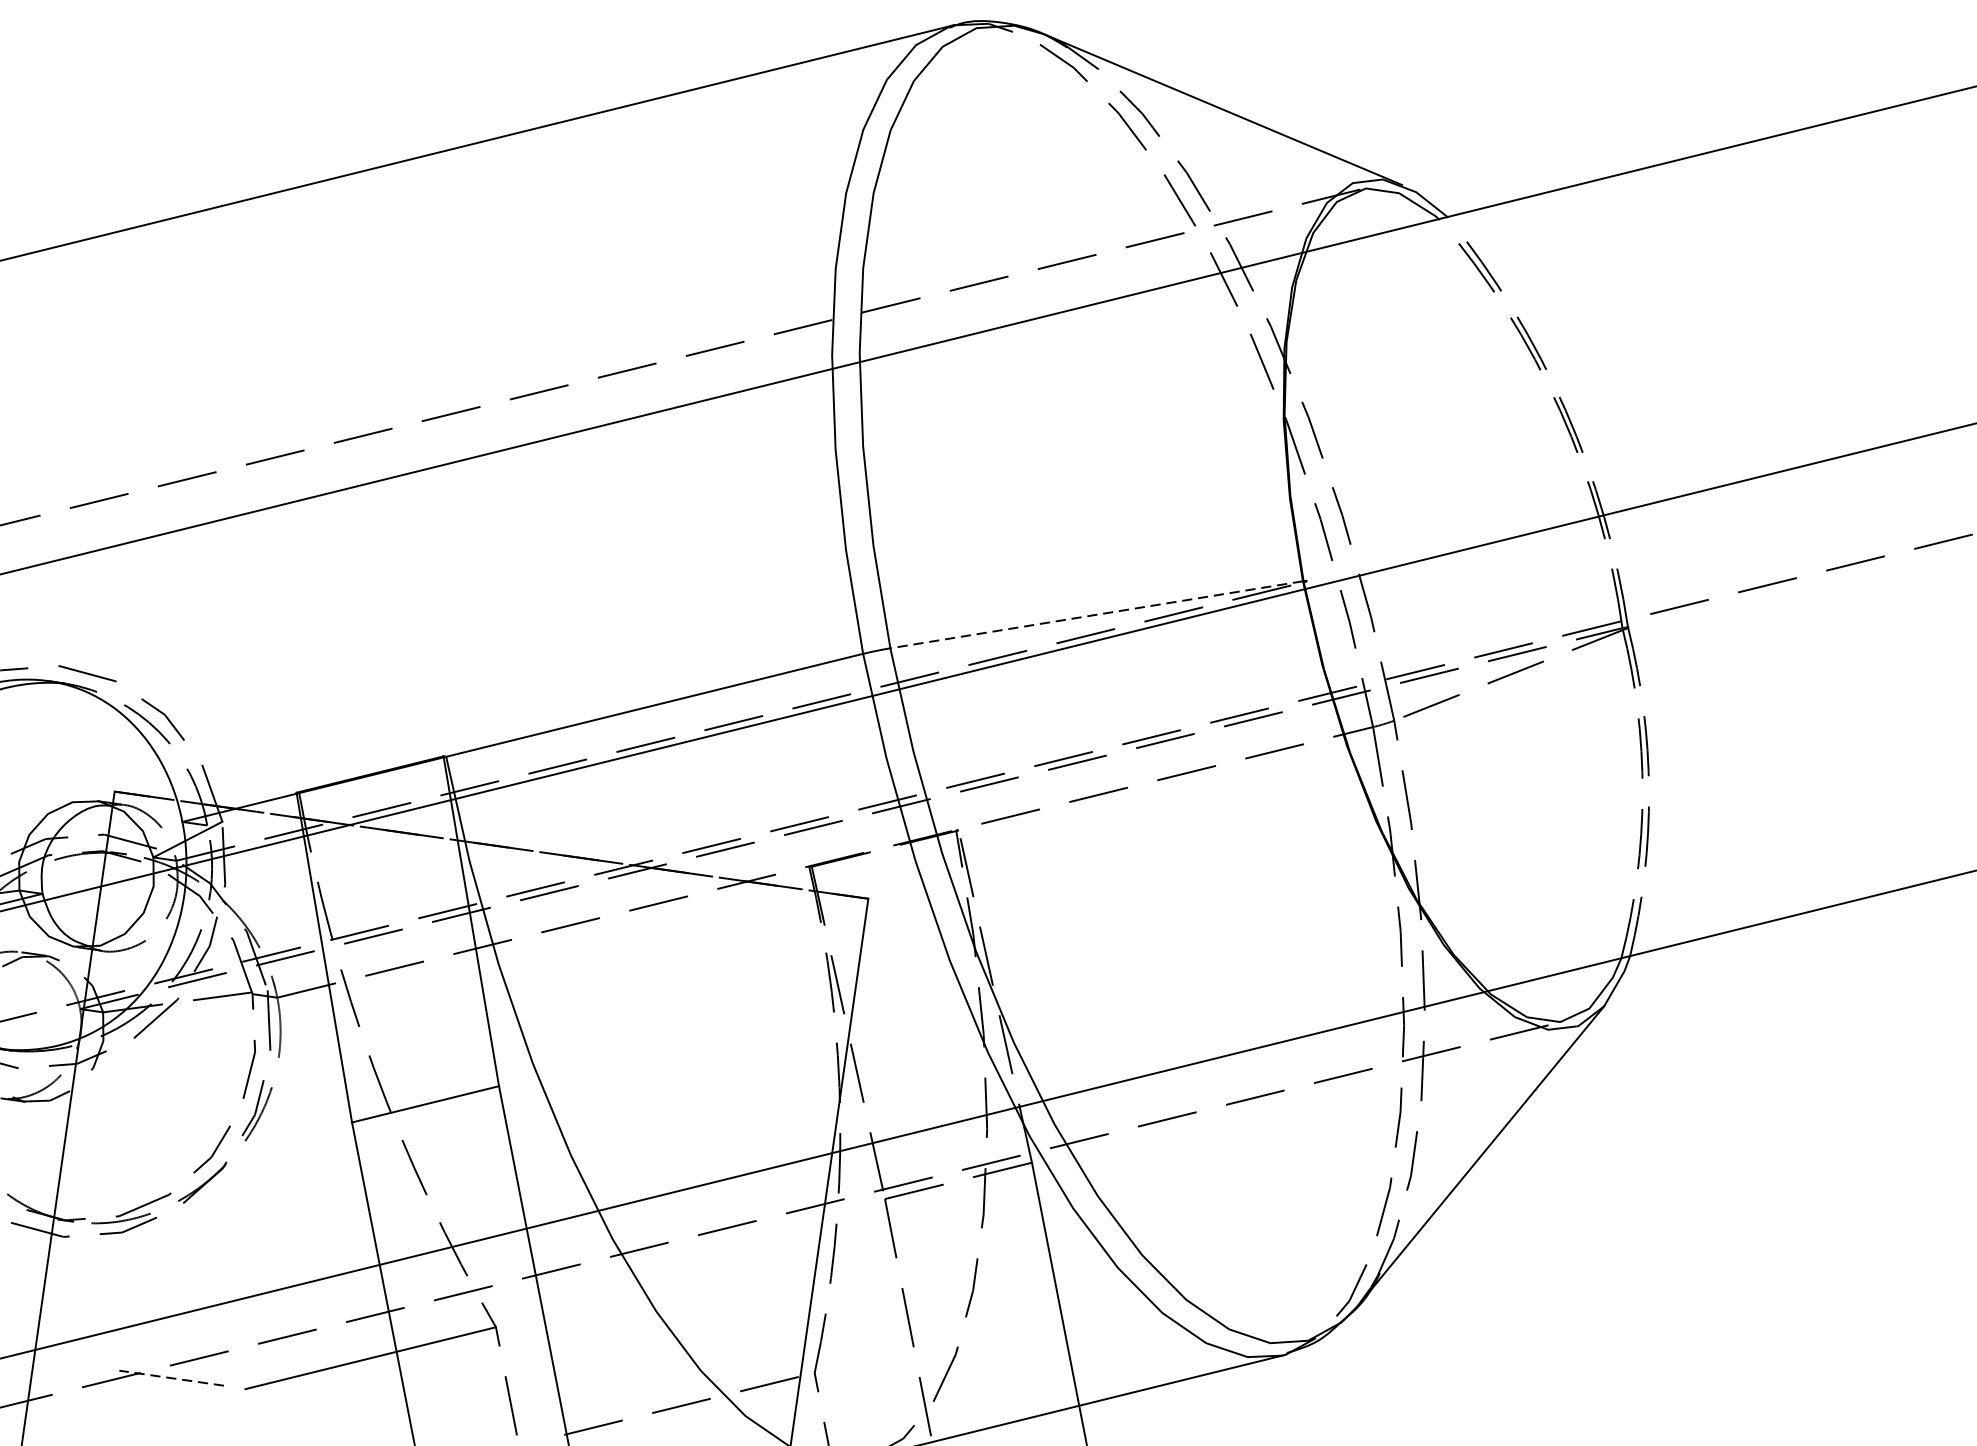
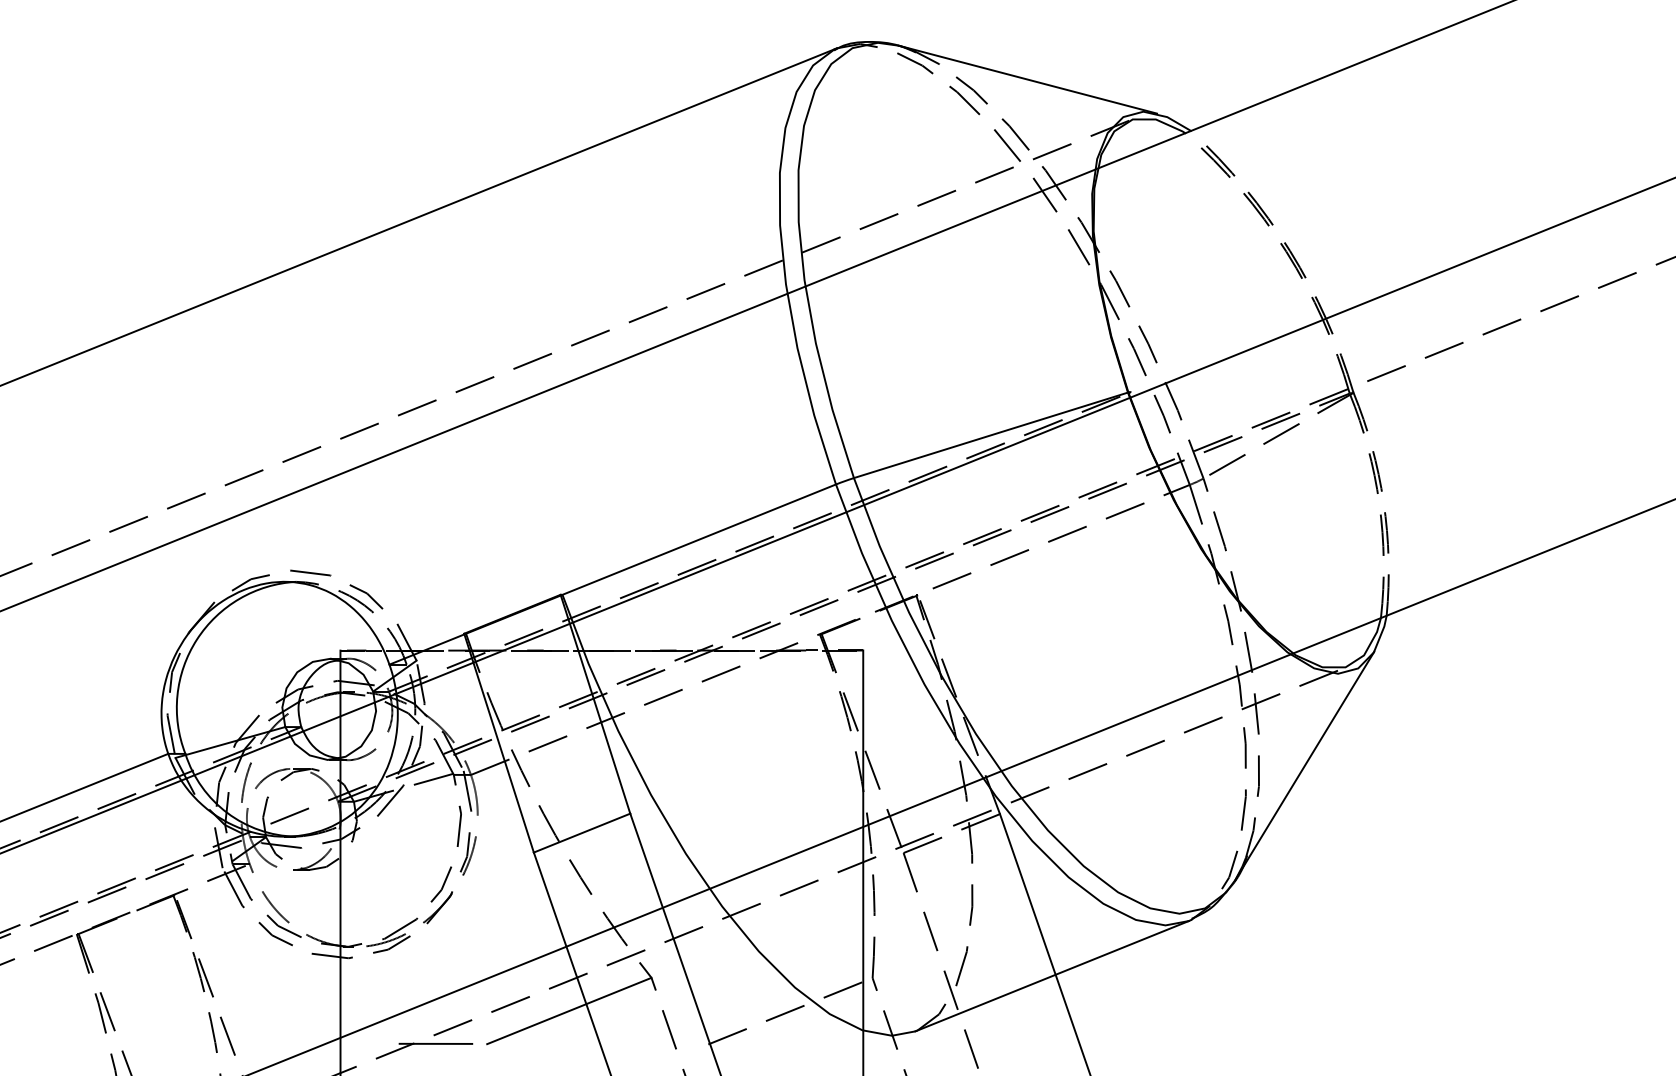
line: (1095, 614) -> (990, 435), dashed -> solid
line: (171, 1377) -> (435, 1043), dashed -> solid

